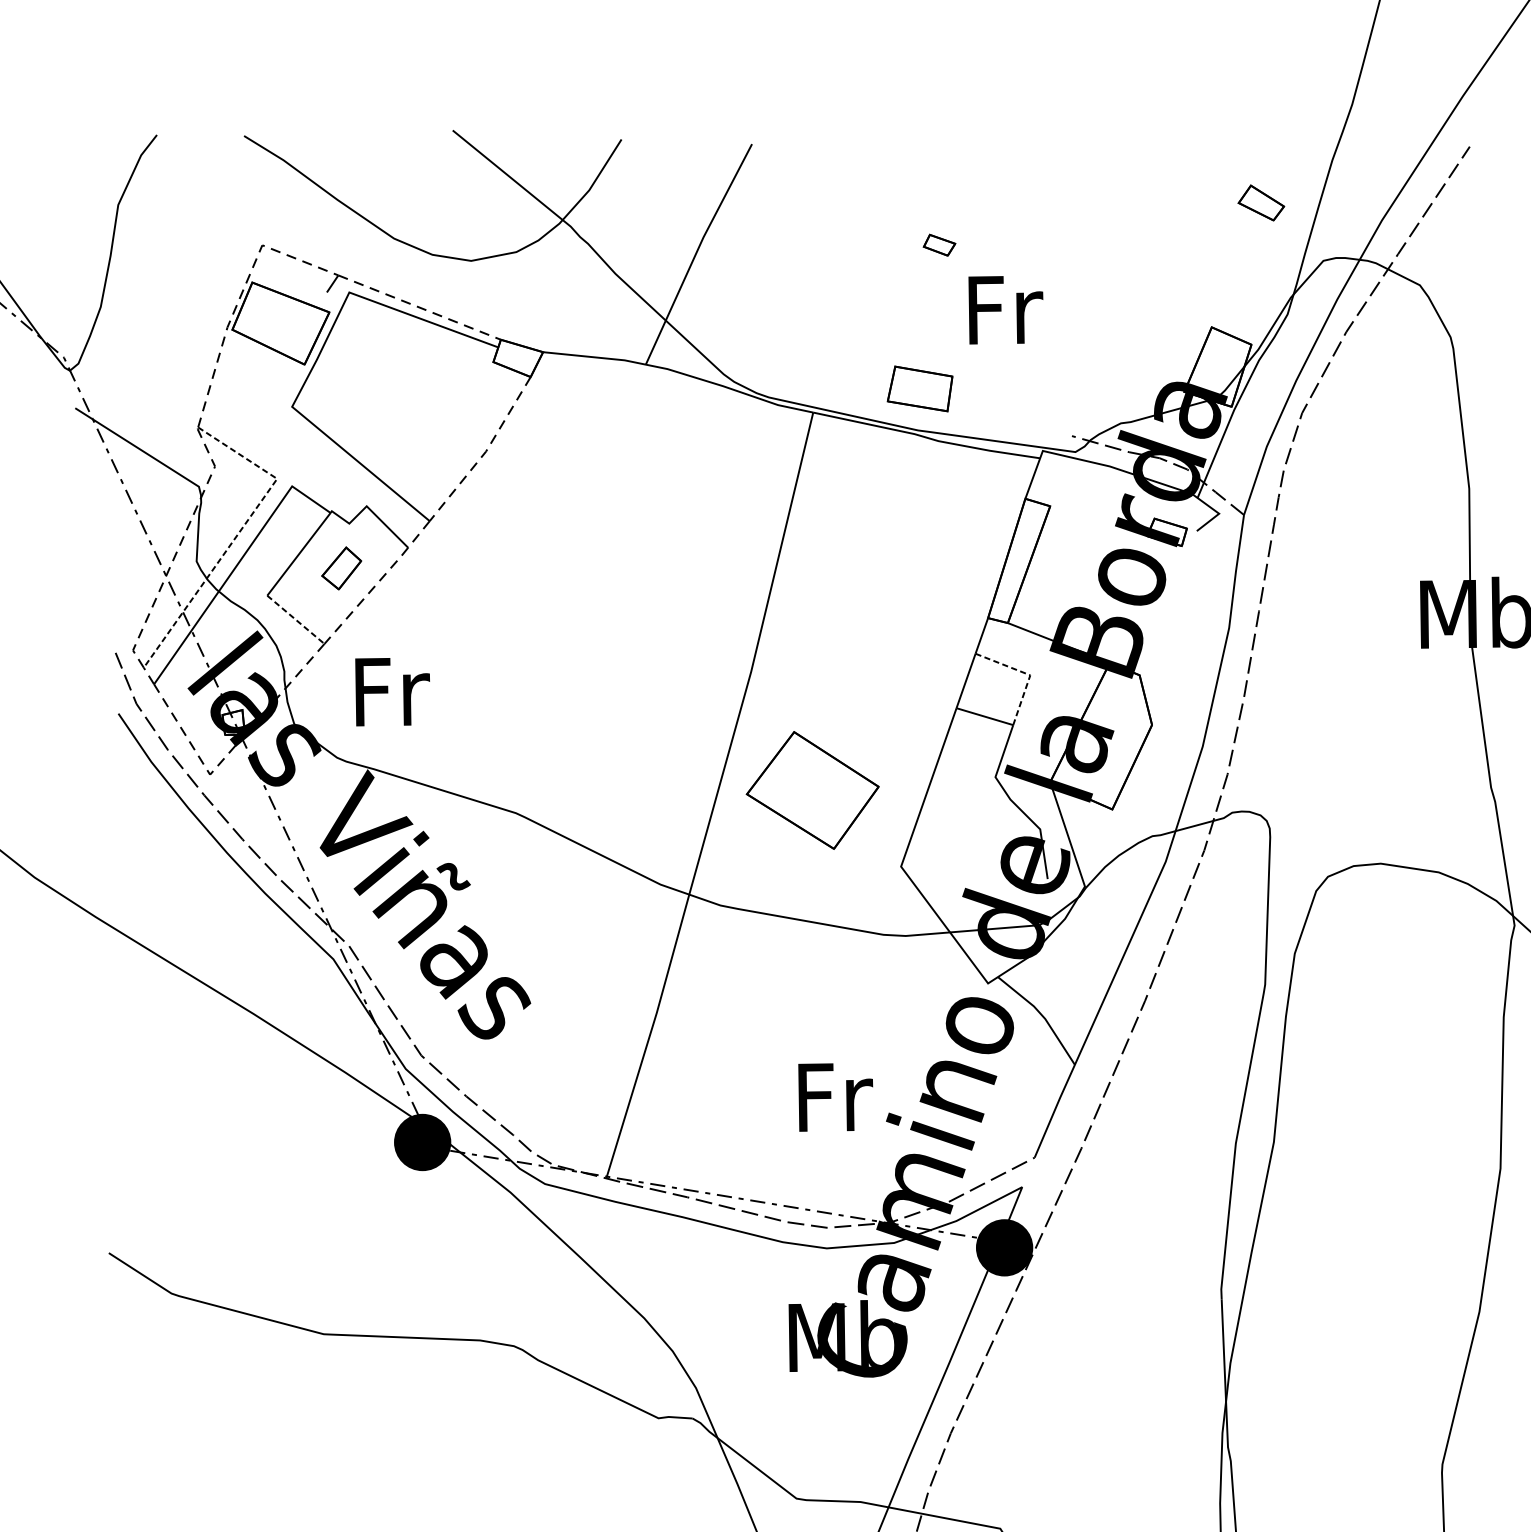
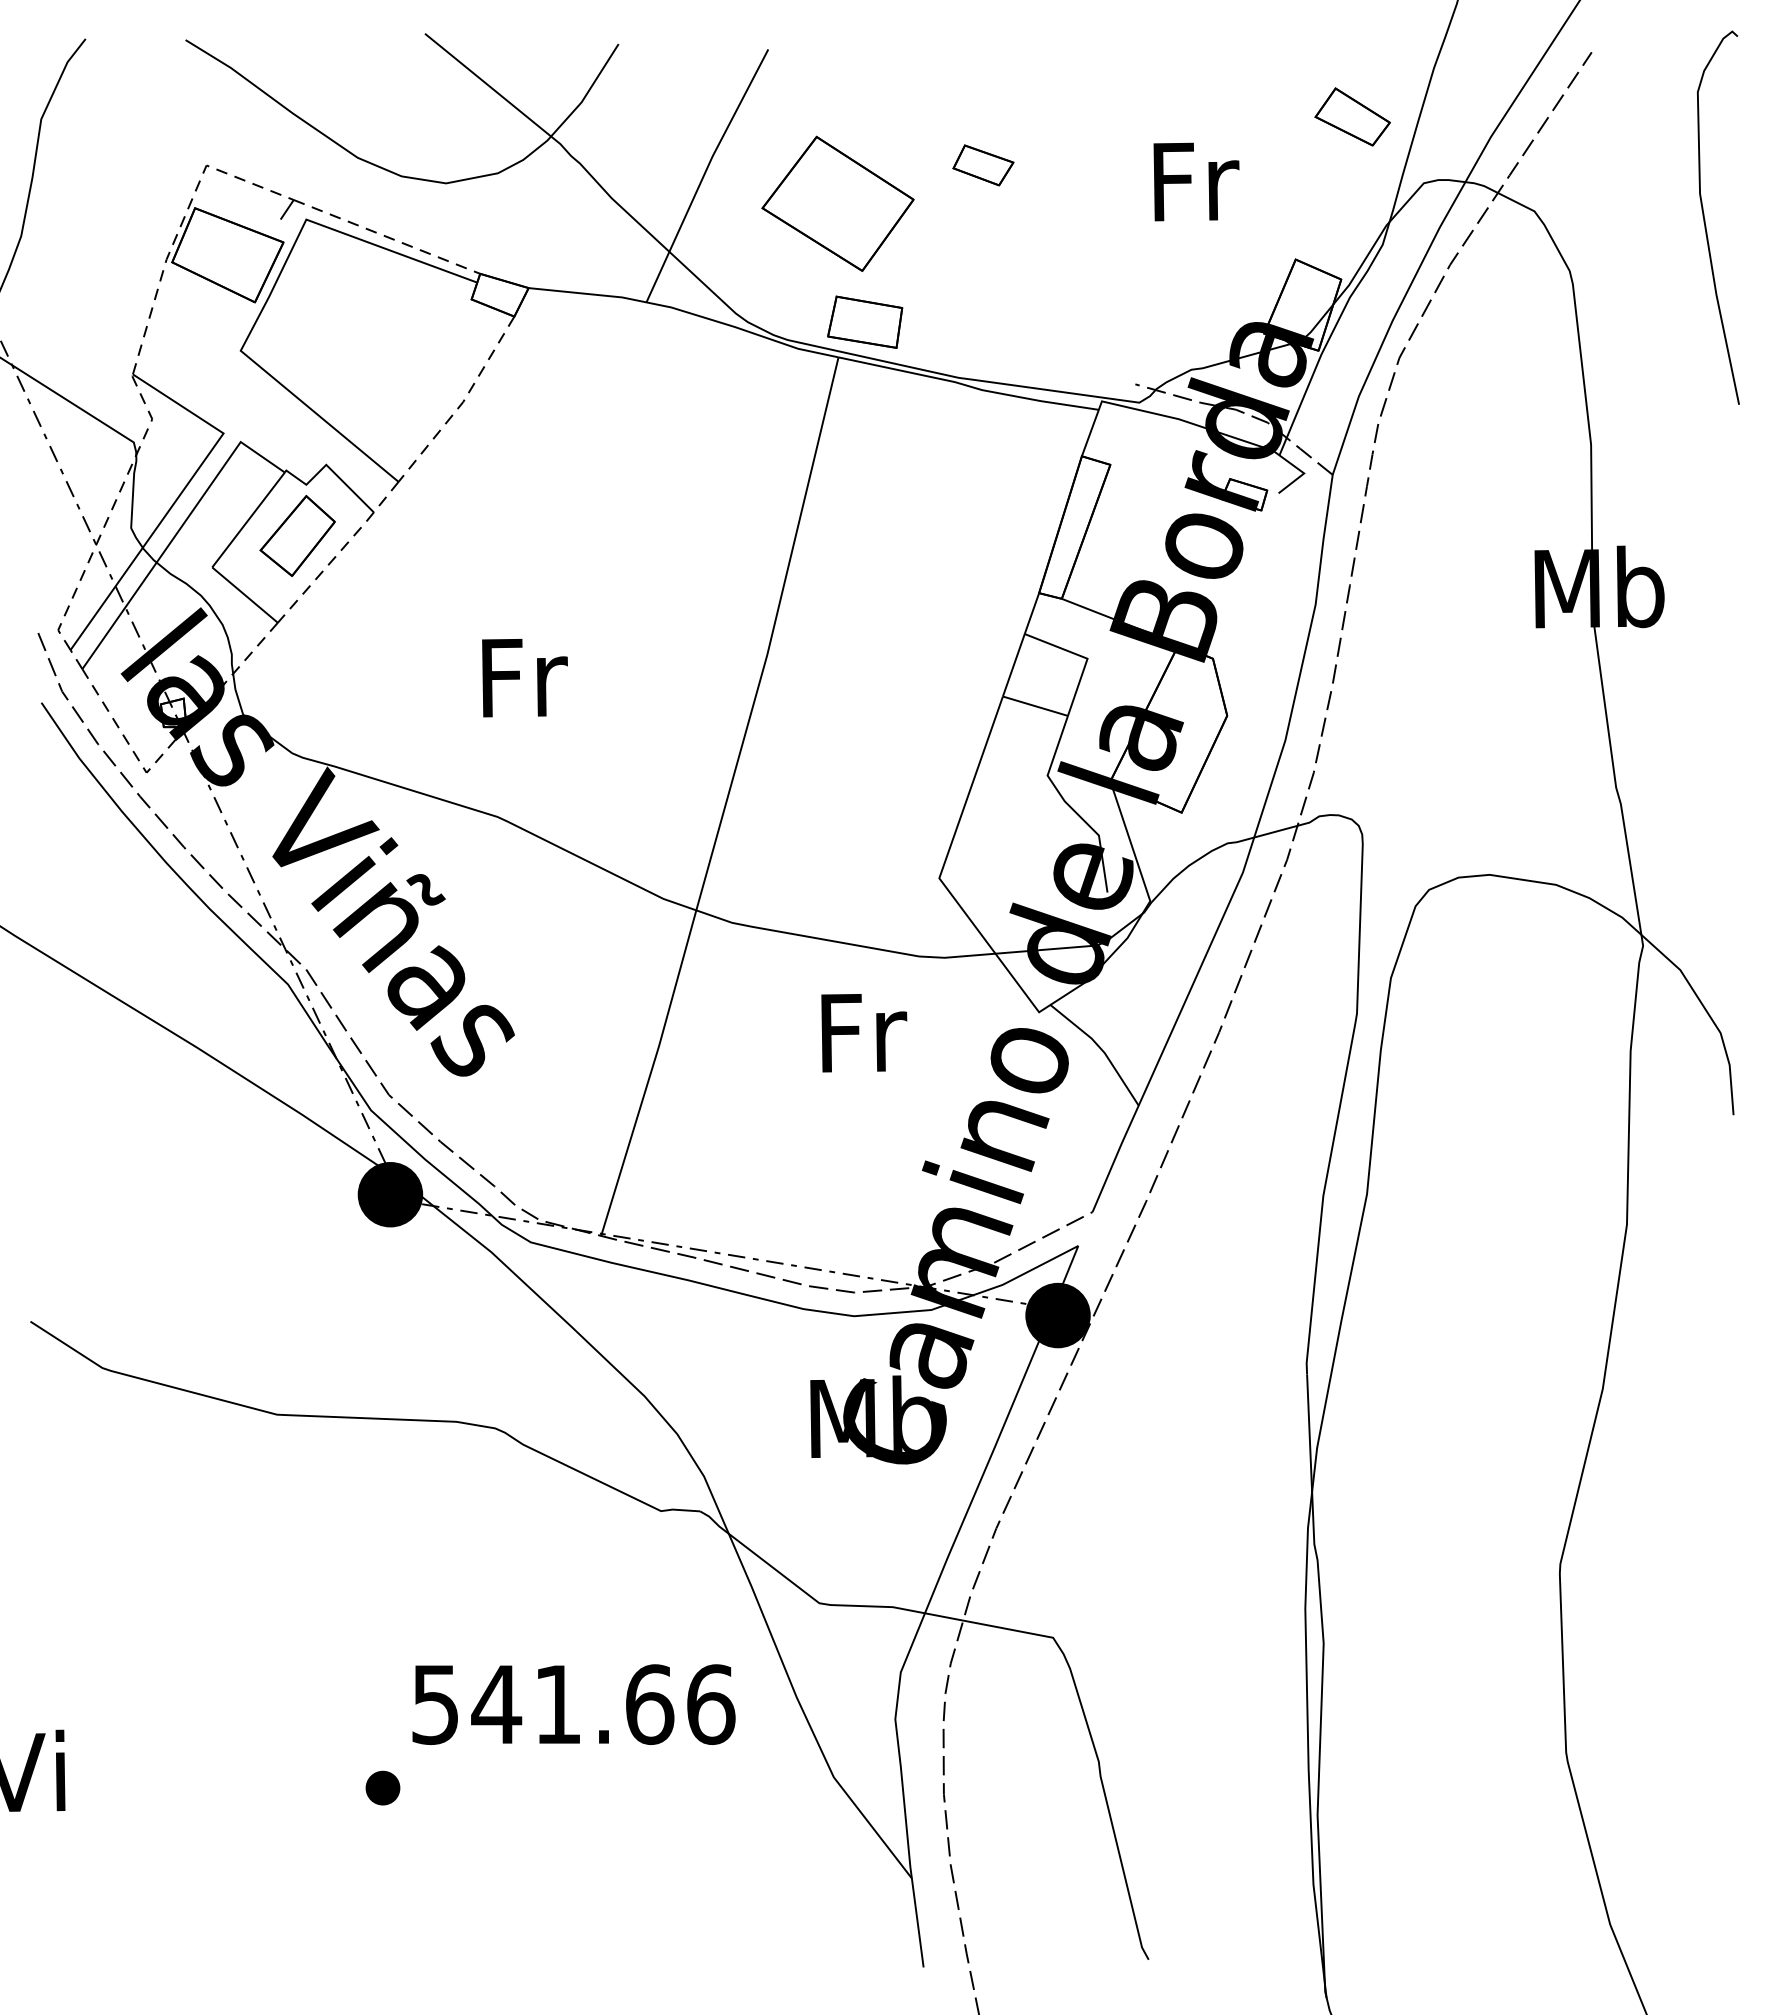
part: (1261, 202) -> (1352, 116), size x1.43
part: (939, 245) -> (983, 165), size x1.67
text: (1005, 309) -> (1196, 181), moved
part: (920, 388) -> (865, 321), moved
line: (237, 533) -> (178, 496), dashed -> solid
part: (341, 568) -> (297, 536), size x1.67
line: (296, 620) -> (245, 595), dashed -> solid
line: (1027, 674) -> (1084, 657), dashed -> solid
text: (392, 691) -> (524, 677), moved
part: (812, 790) -> (837, 203), moved
text: (835, 1097) -> (864, 1033), moved

